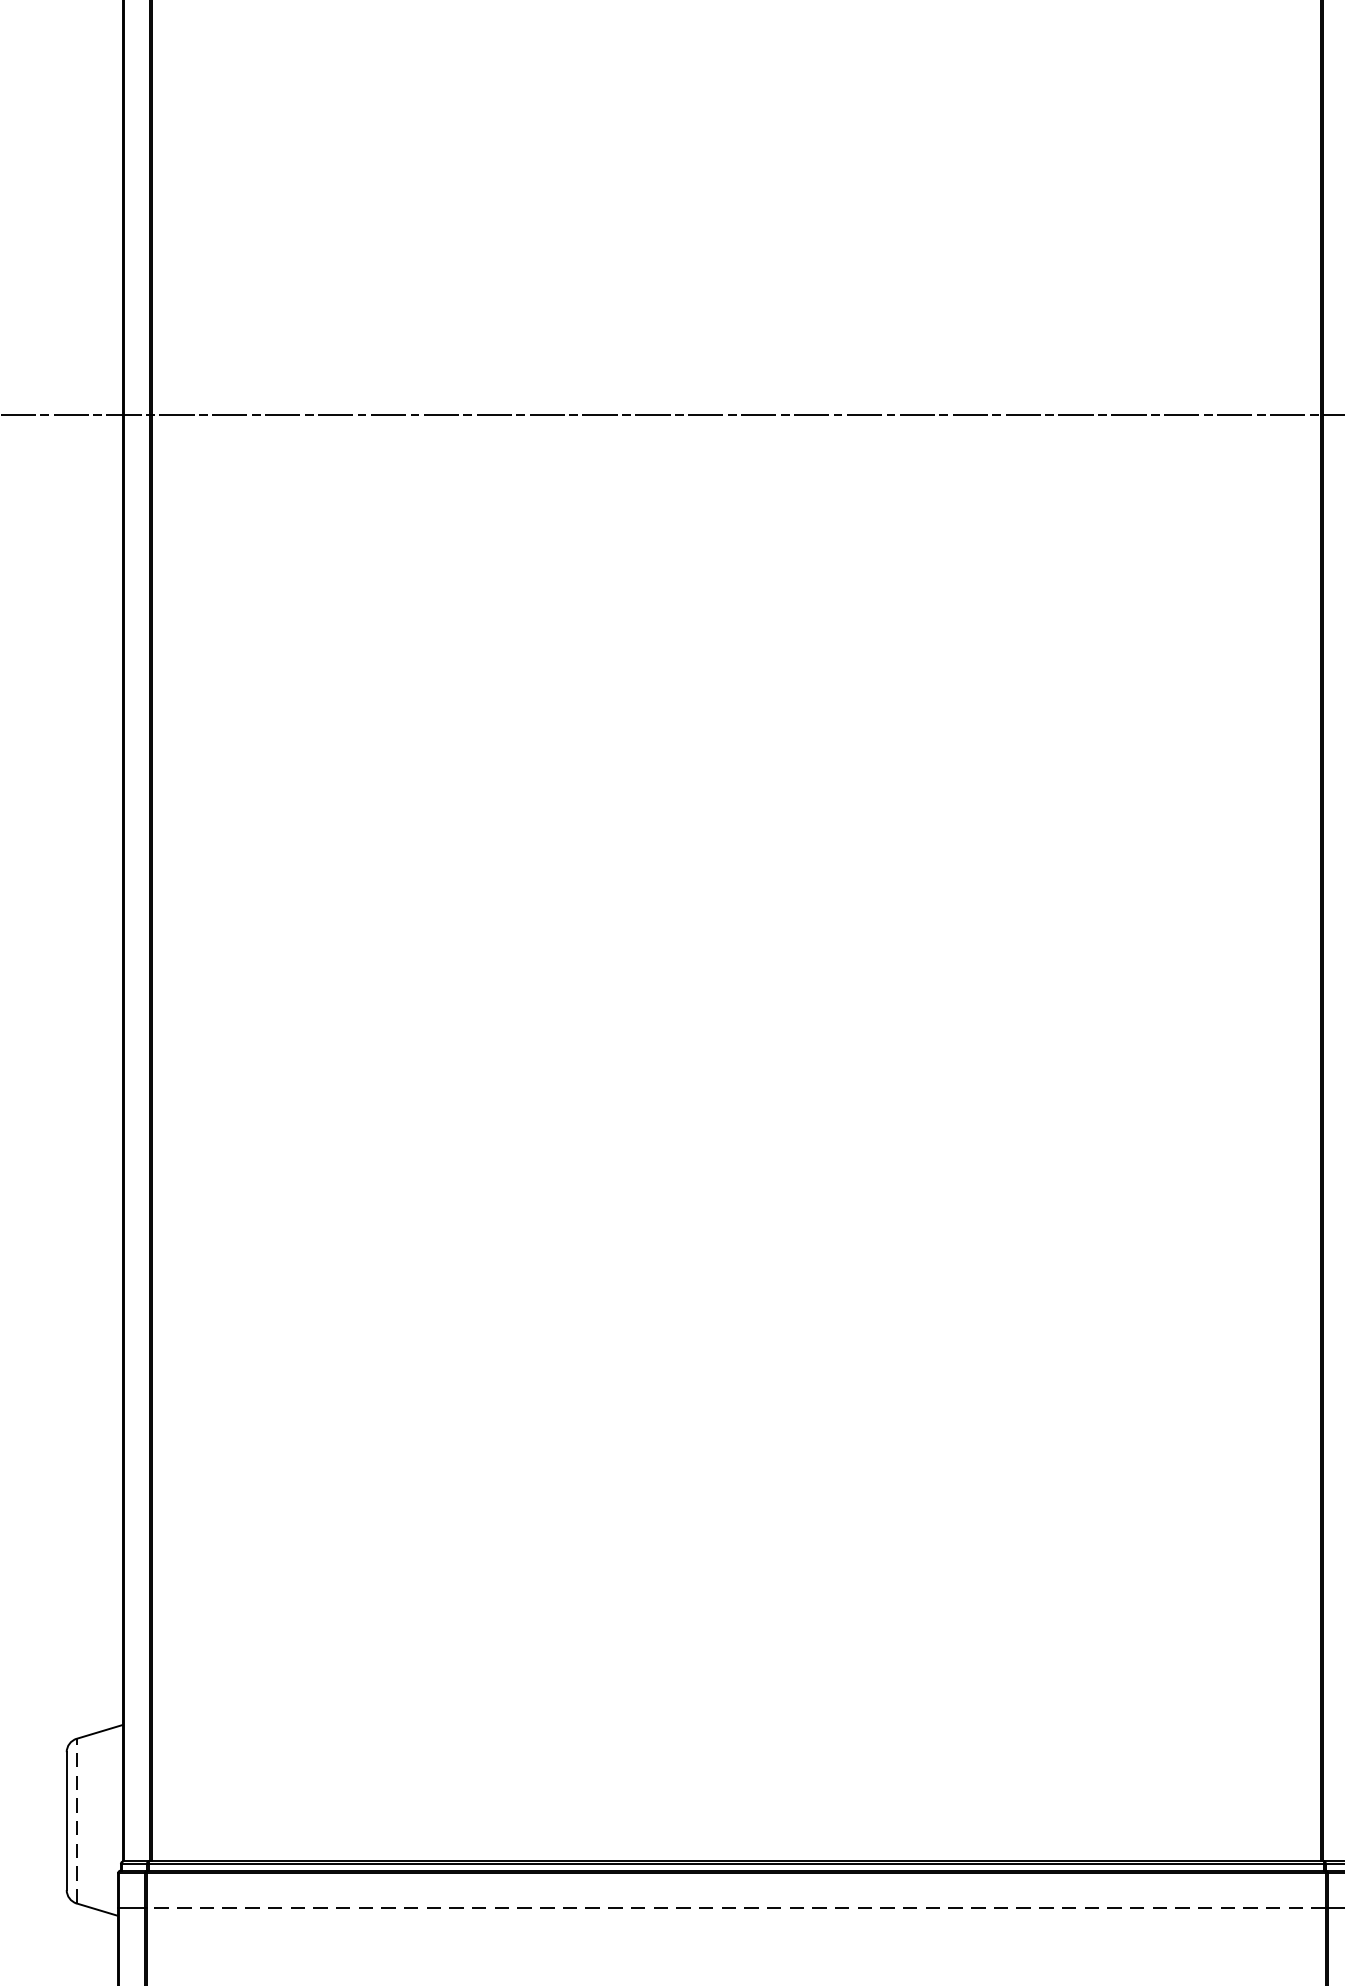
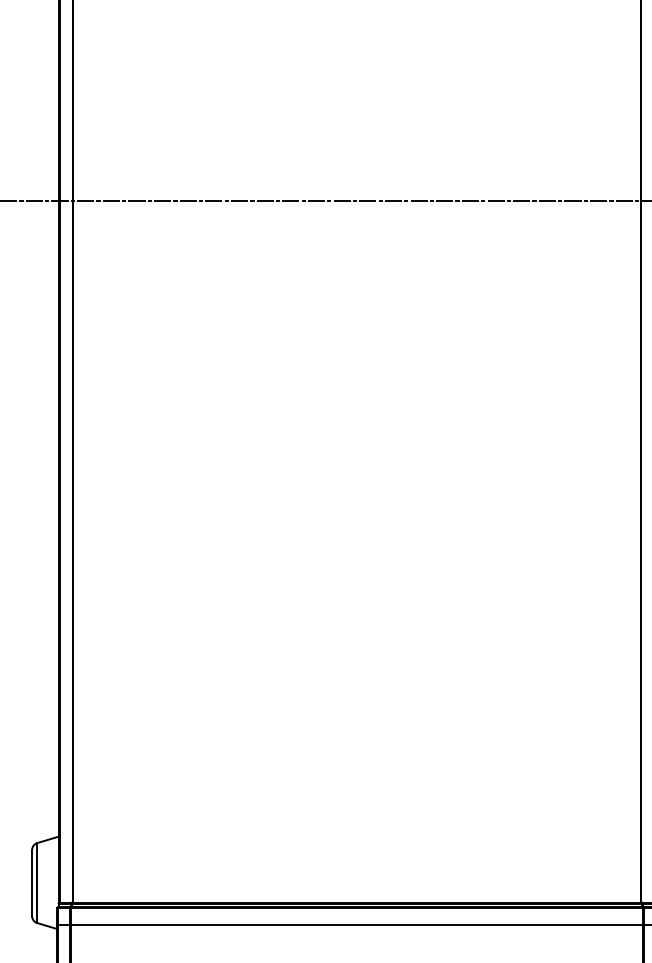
line: (77, 1822) -> (37, 883), dashed -> solid
line: (737, 1908) -> (357, 925), dashed -> solid

